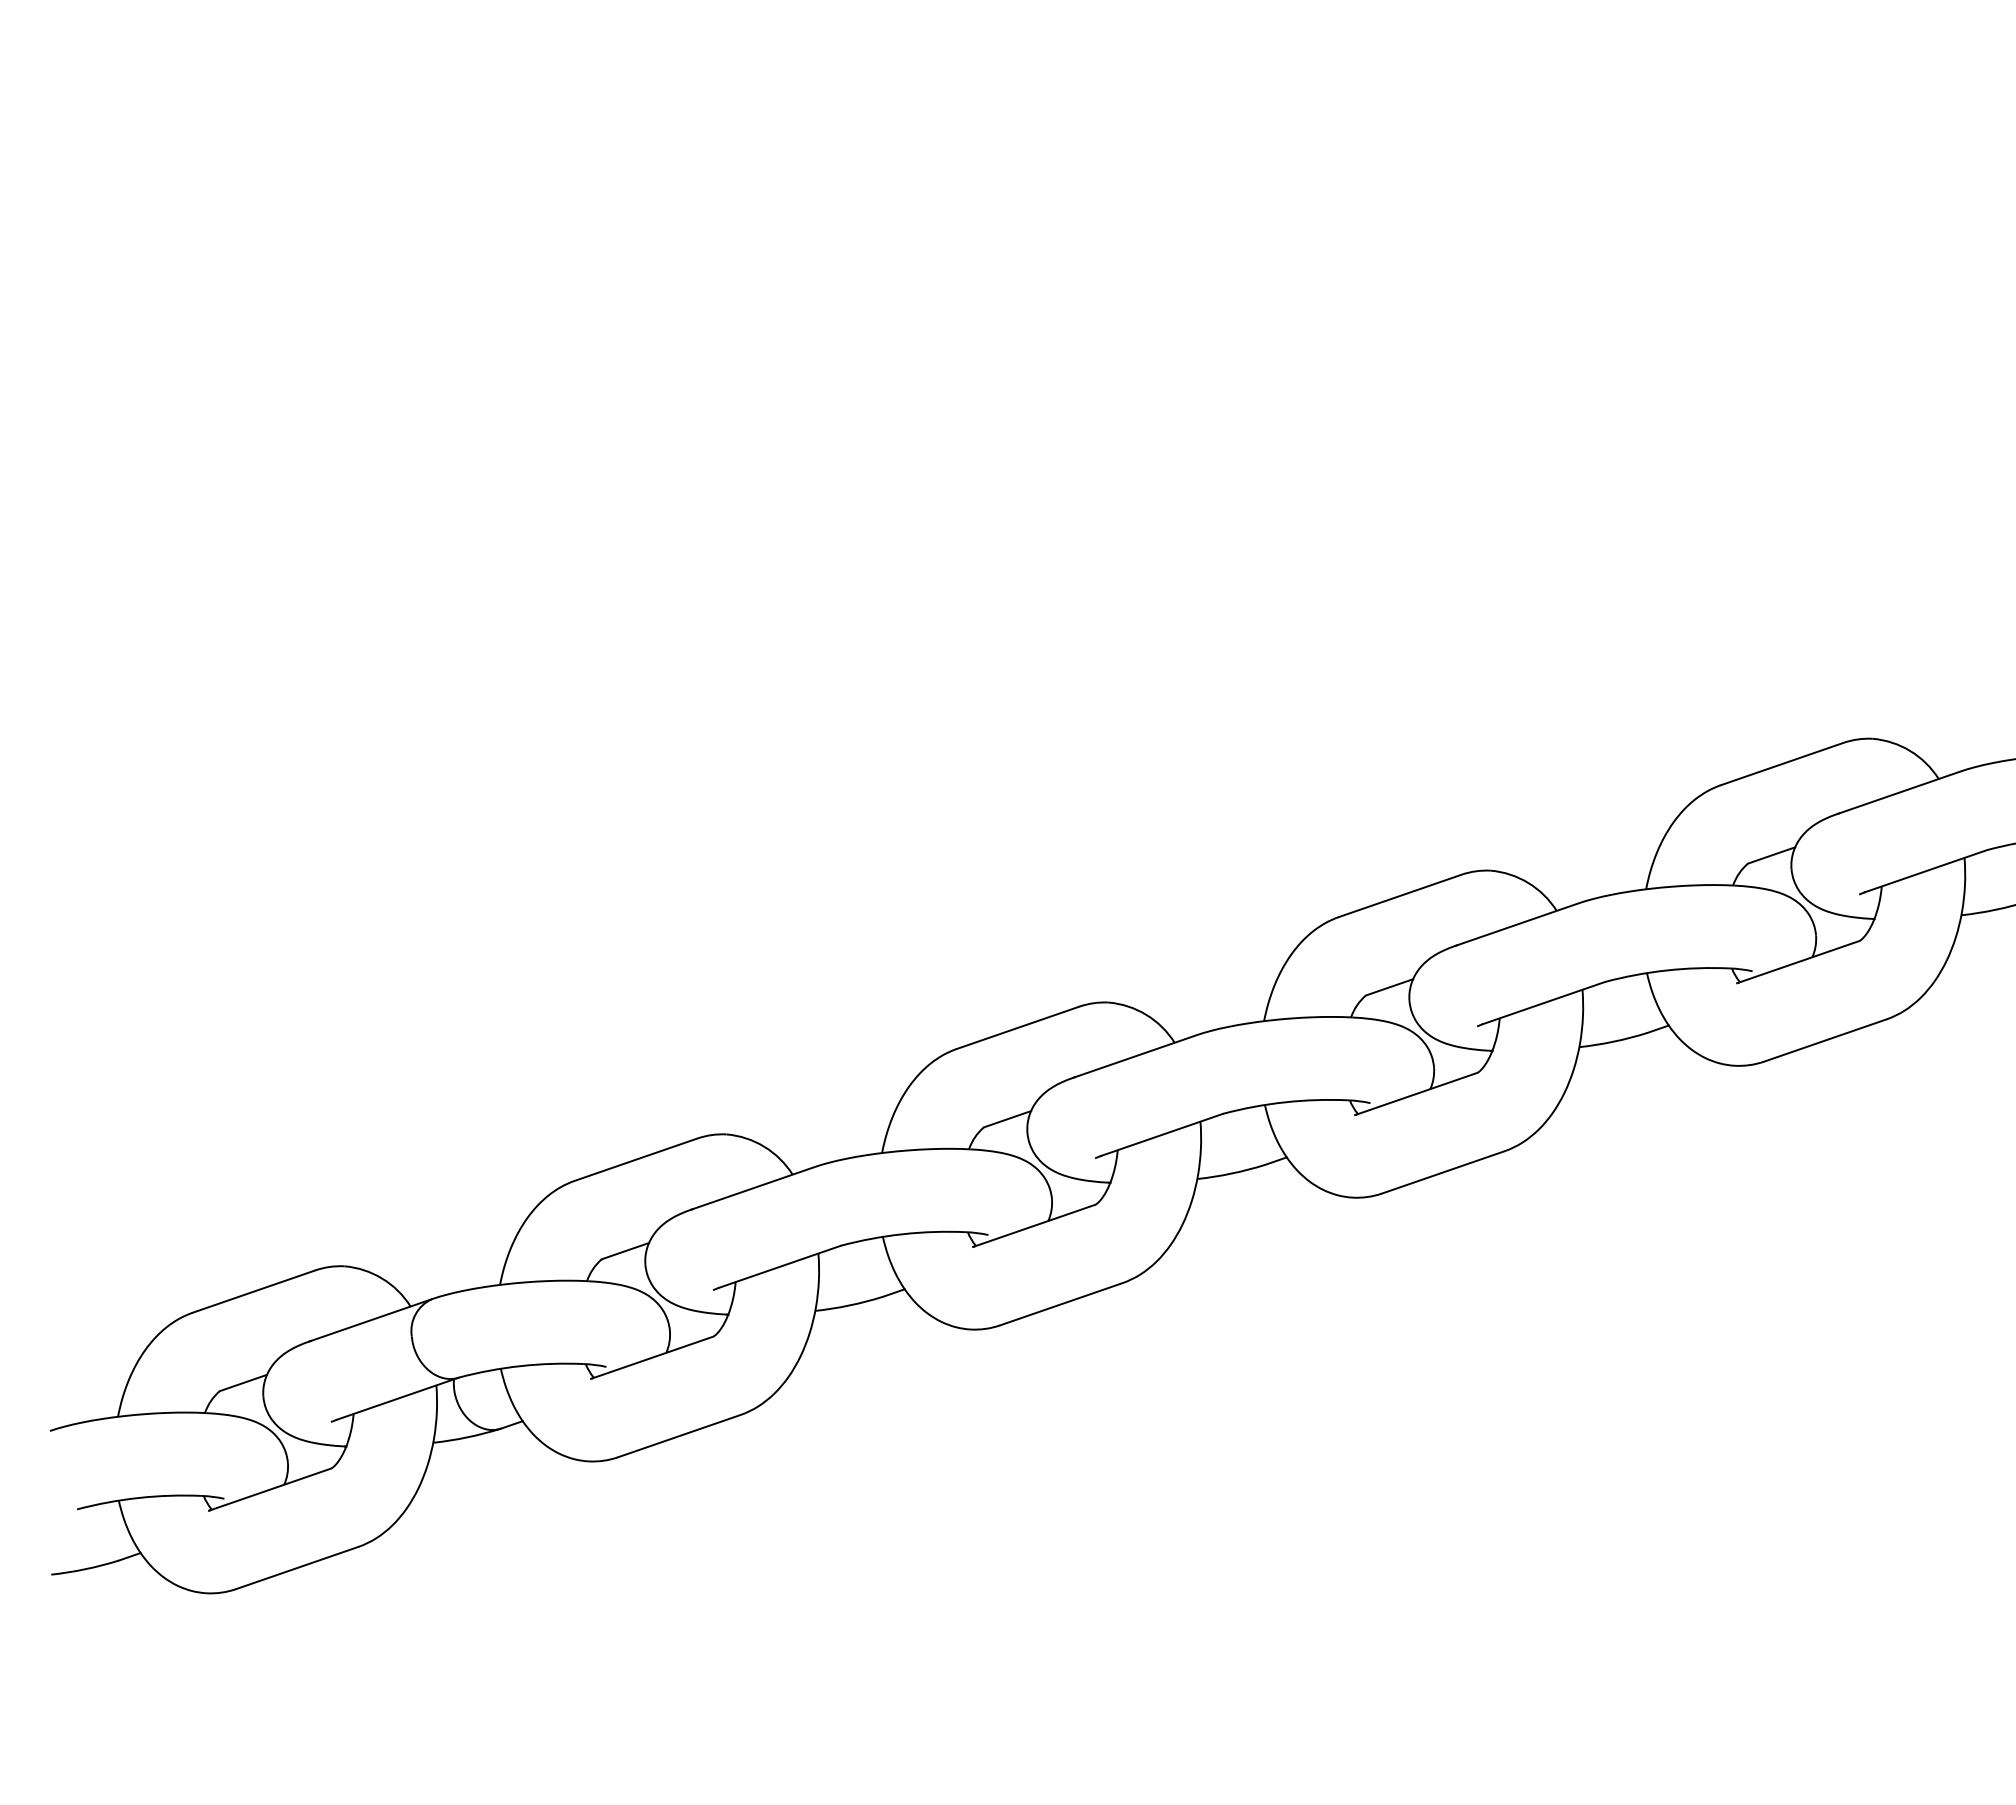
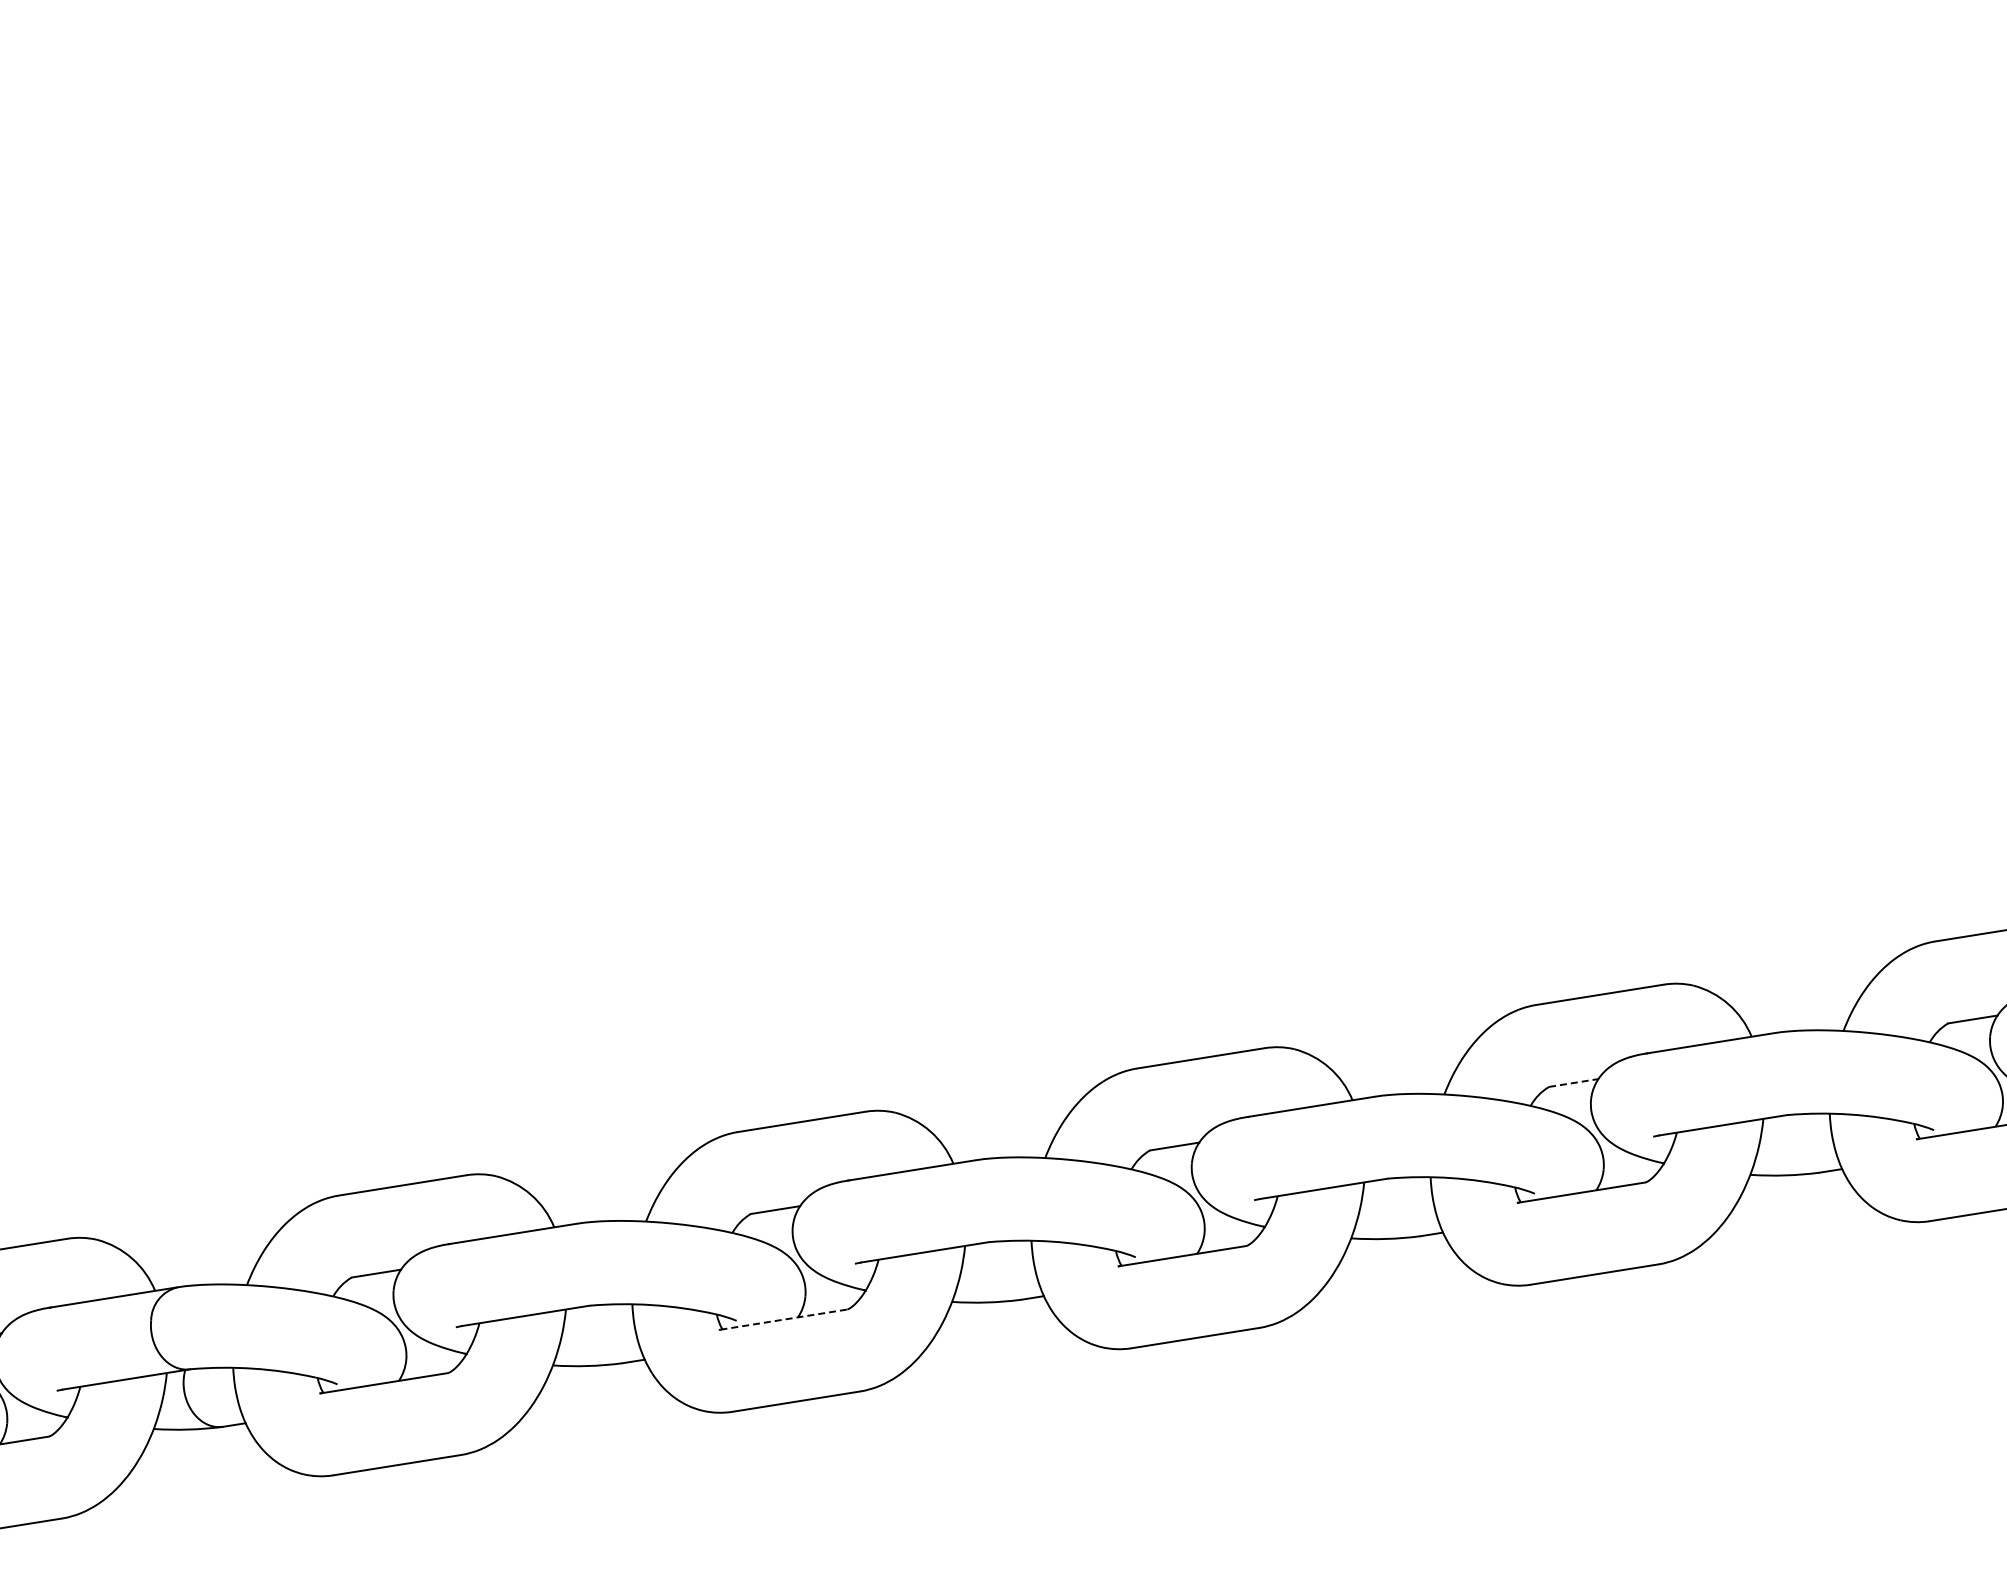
line: (1771, 855) -> (1573, 1083), solid -> dashed
line: (1033, 1226) -> (782, 1320), solid -> dashed

